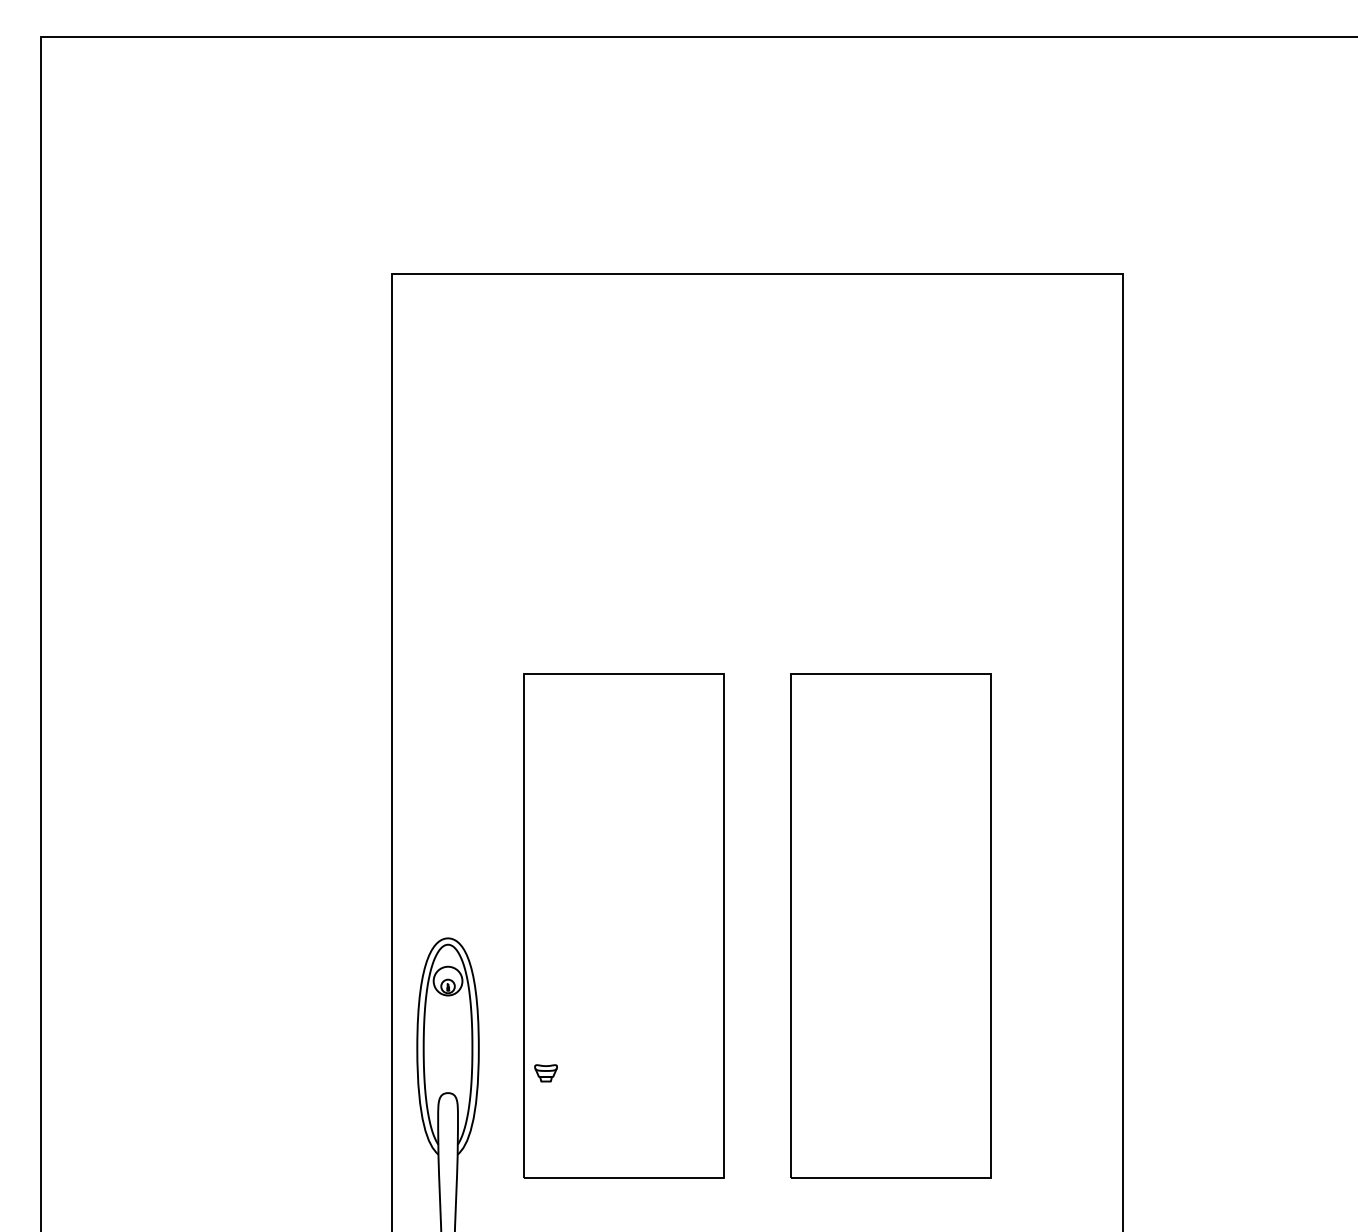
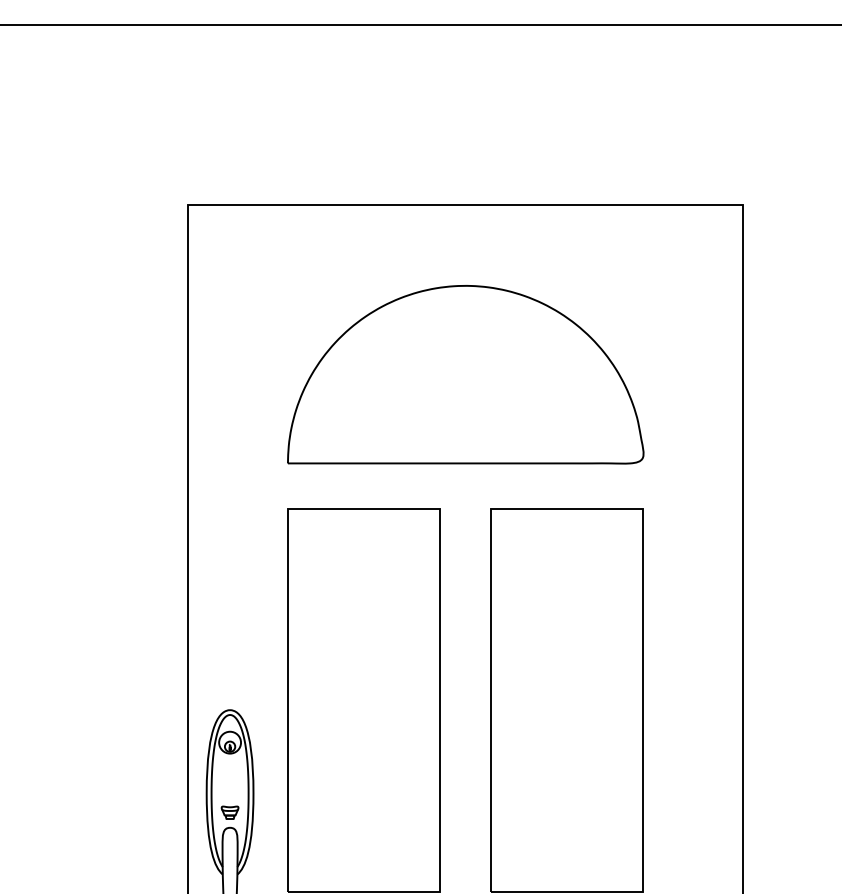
part: (757, 496) -> (465, 374), added
part: (545, 1073) -> (229, 812), moved

